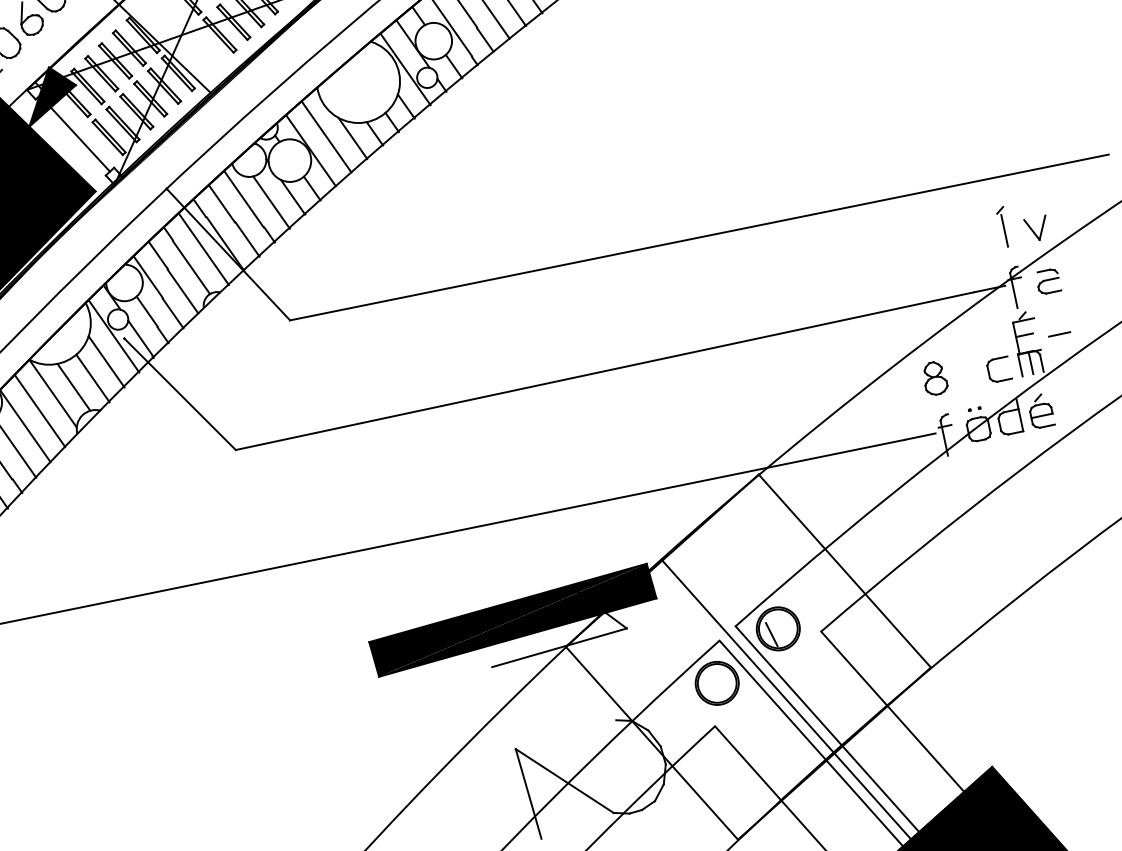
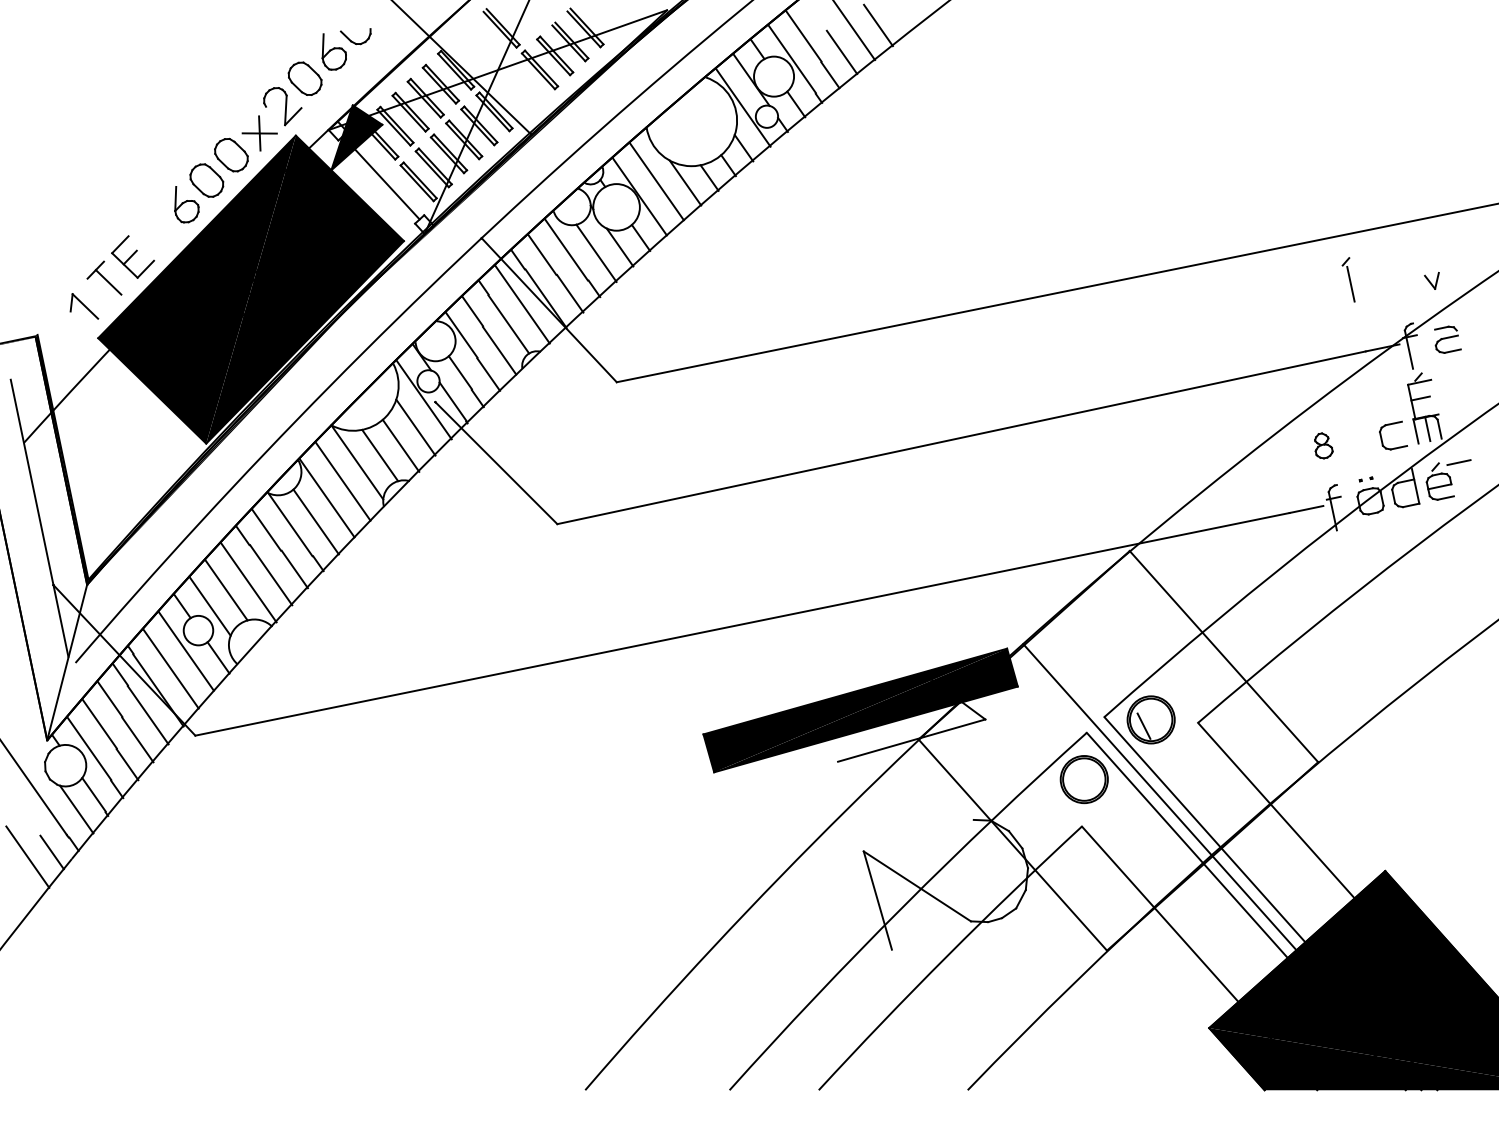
part: (1002, 226) -> (1348, 279), moved
part: (1034, 227) -> (1431, 280), size x0.6
line: (1059, 334) -> (1458, 462), moved
part: (935, 378) -> (1323, 445), size x0.7

